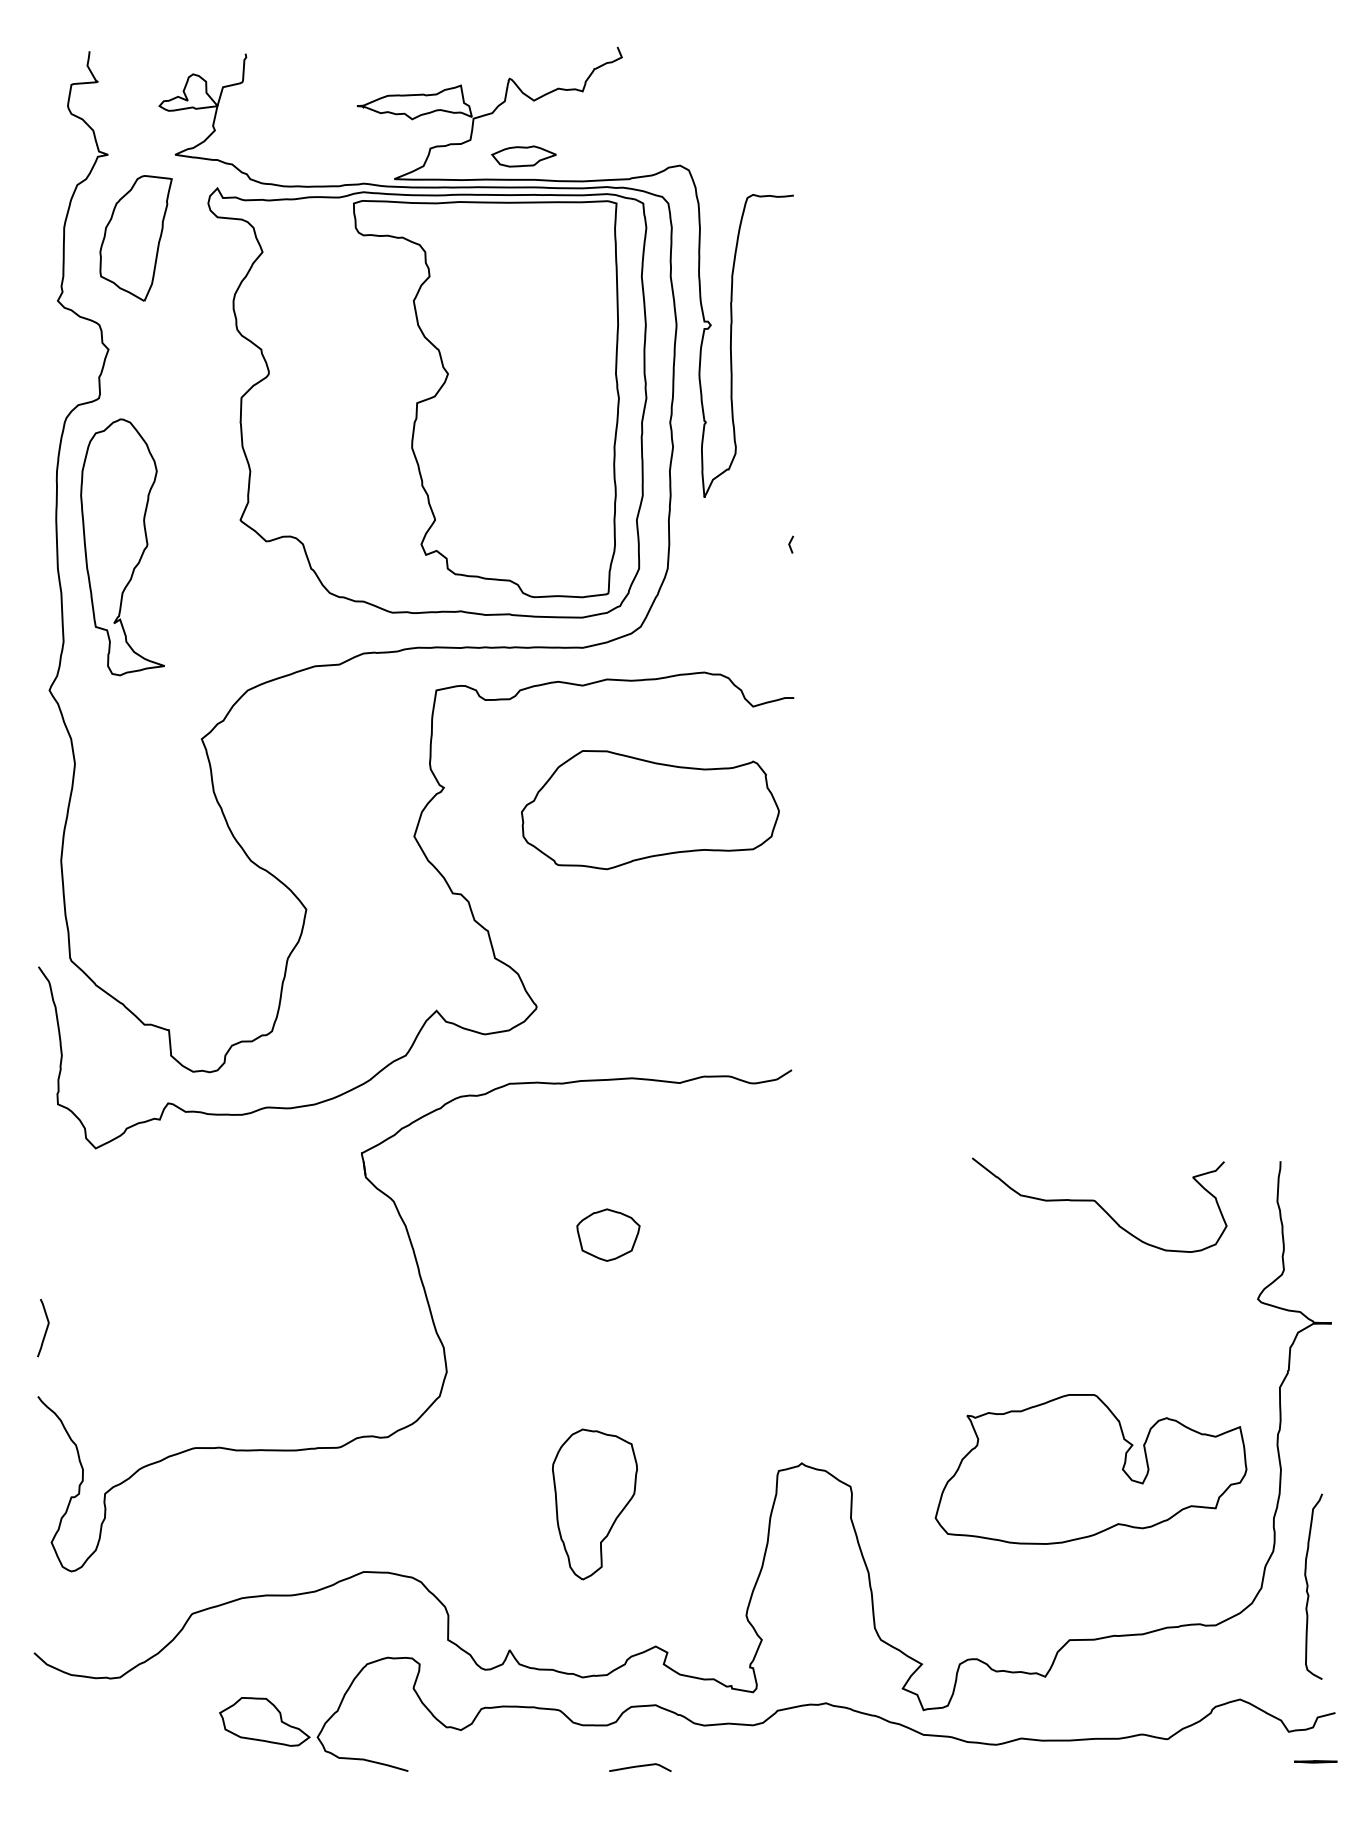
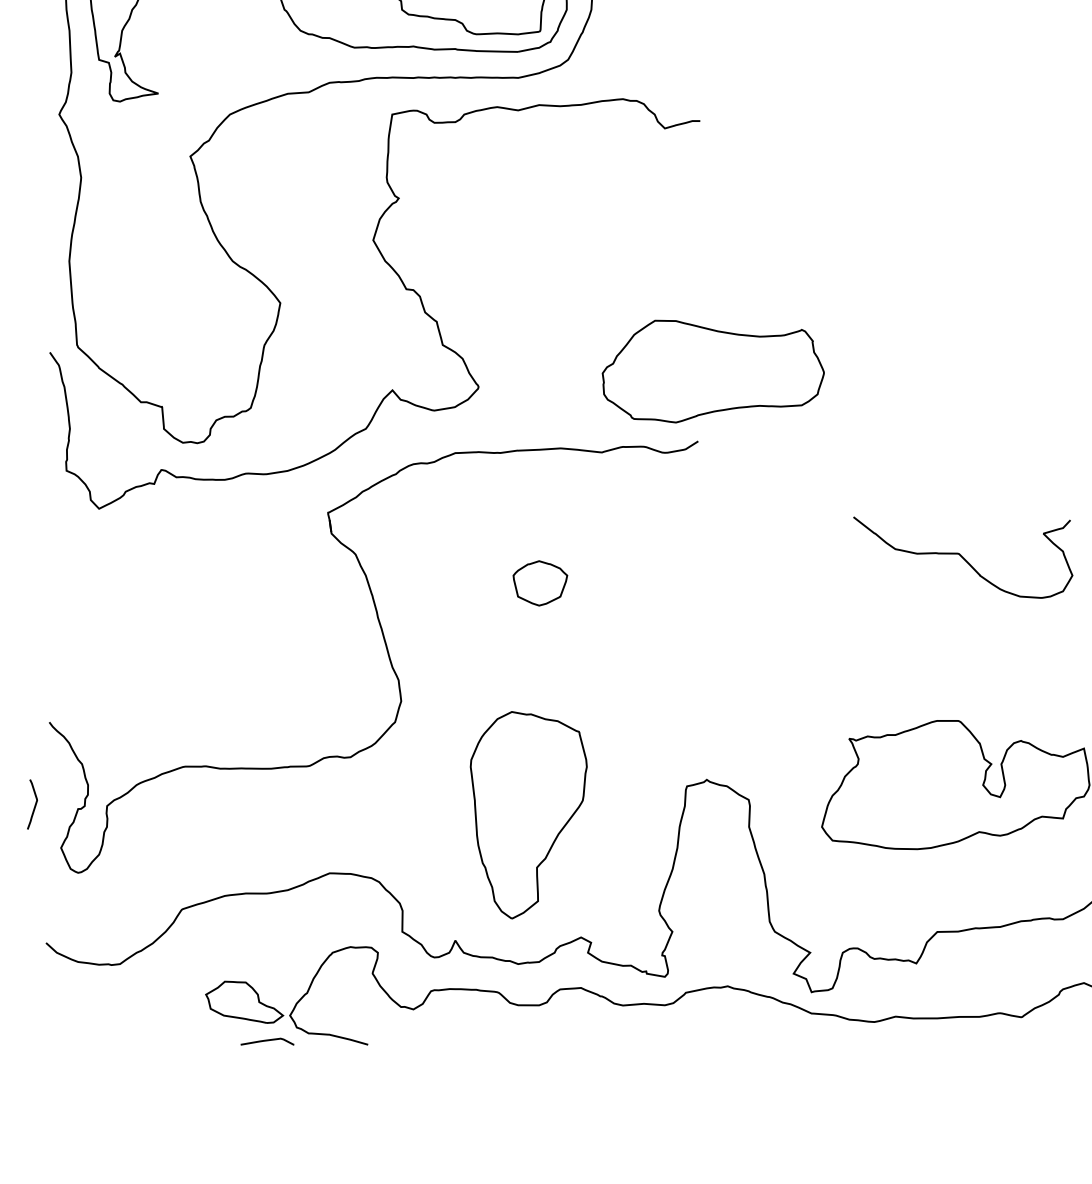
part: (650, 810) -> (713, 371), moved
curve: (45, 1329) -> (34, 805), moved
part: (594, 1504) -> (528, 815), size x1.6
curve: (640, 1766) -> (267, 1040), moved

